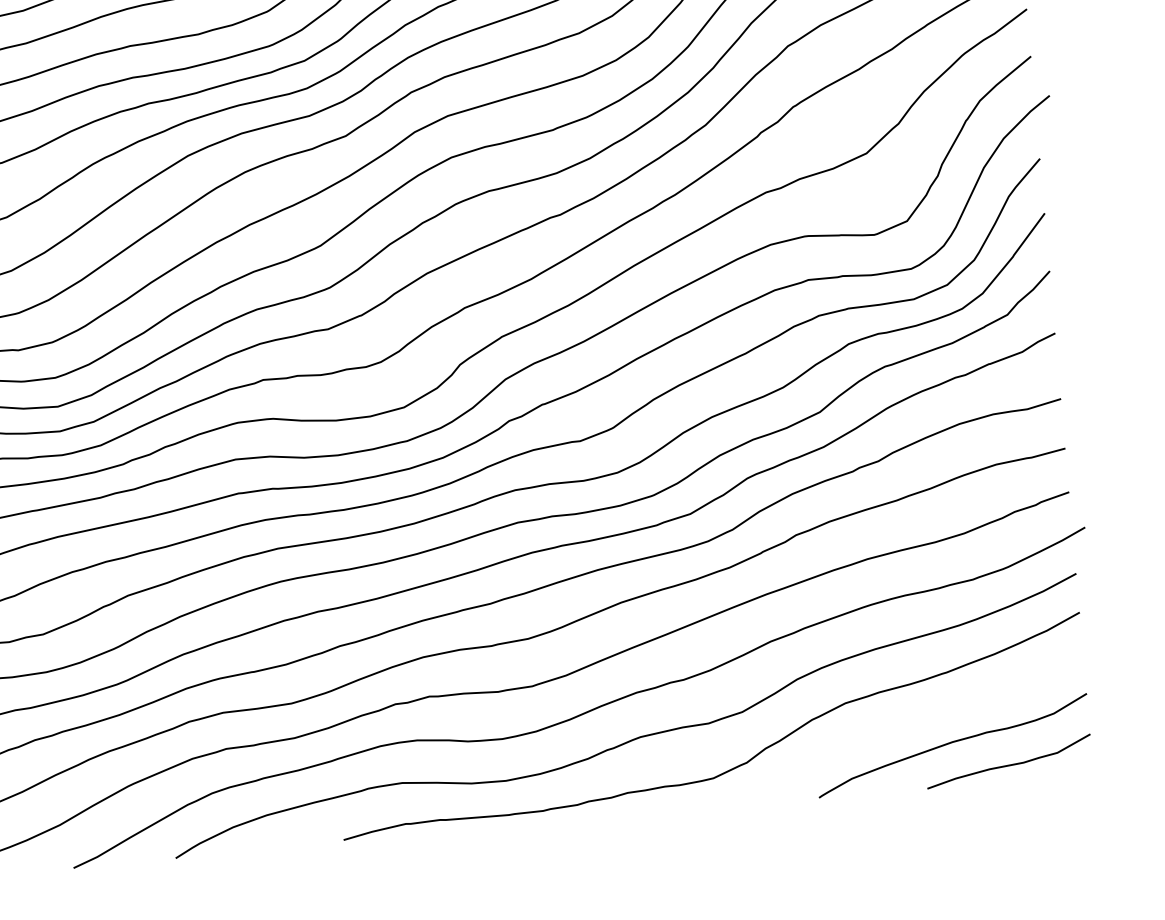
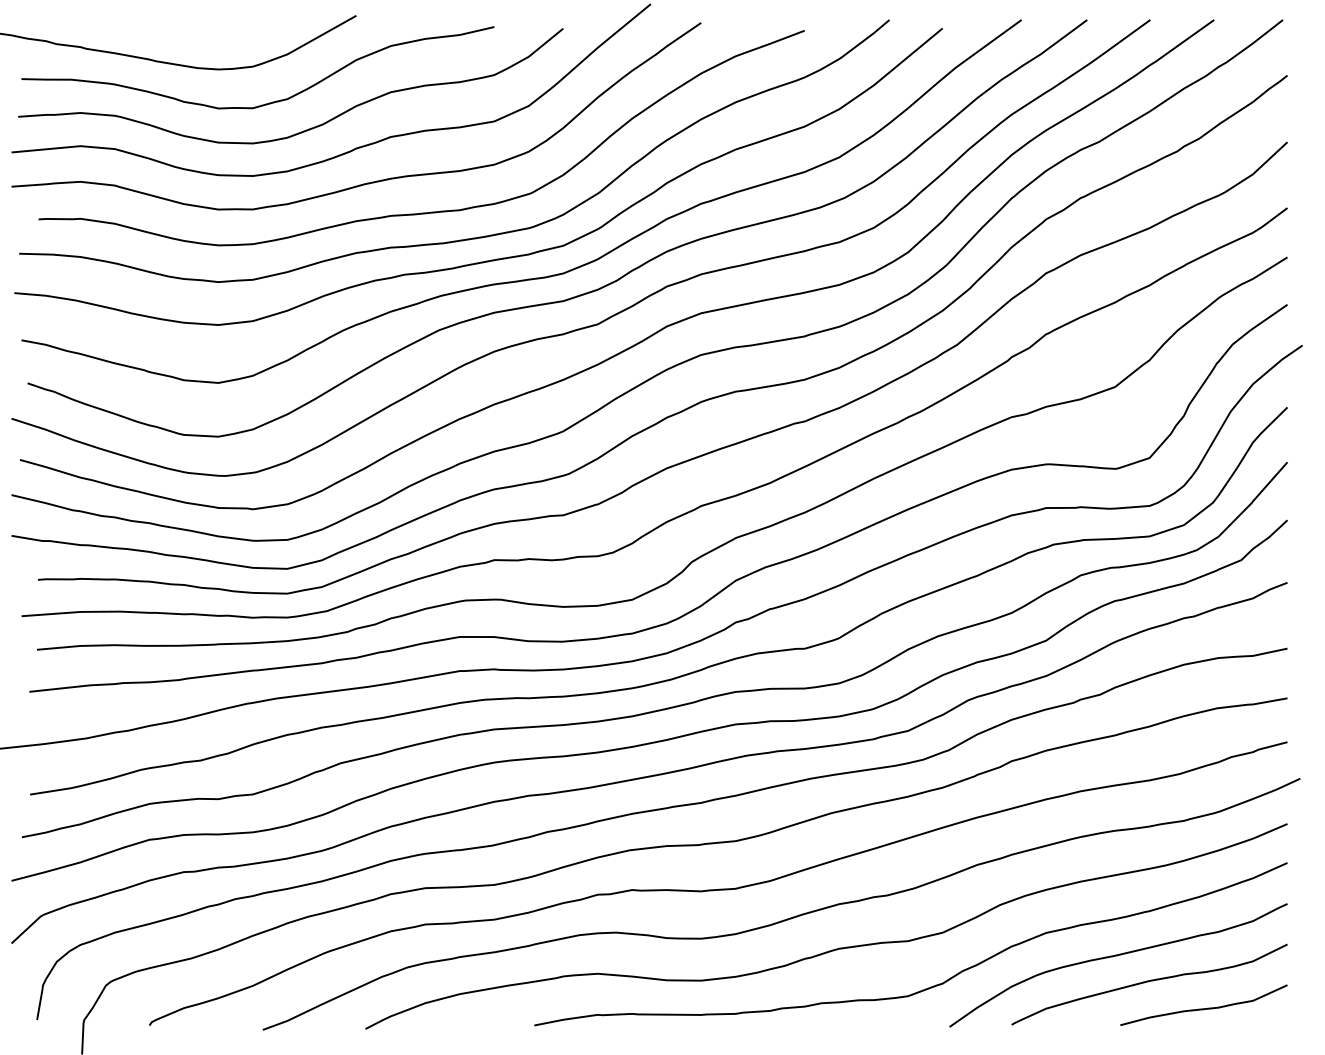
curve: (918, 720) -> (1117, 956), added

